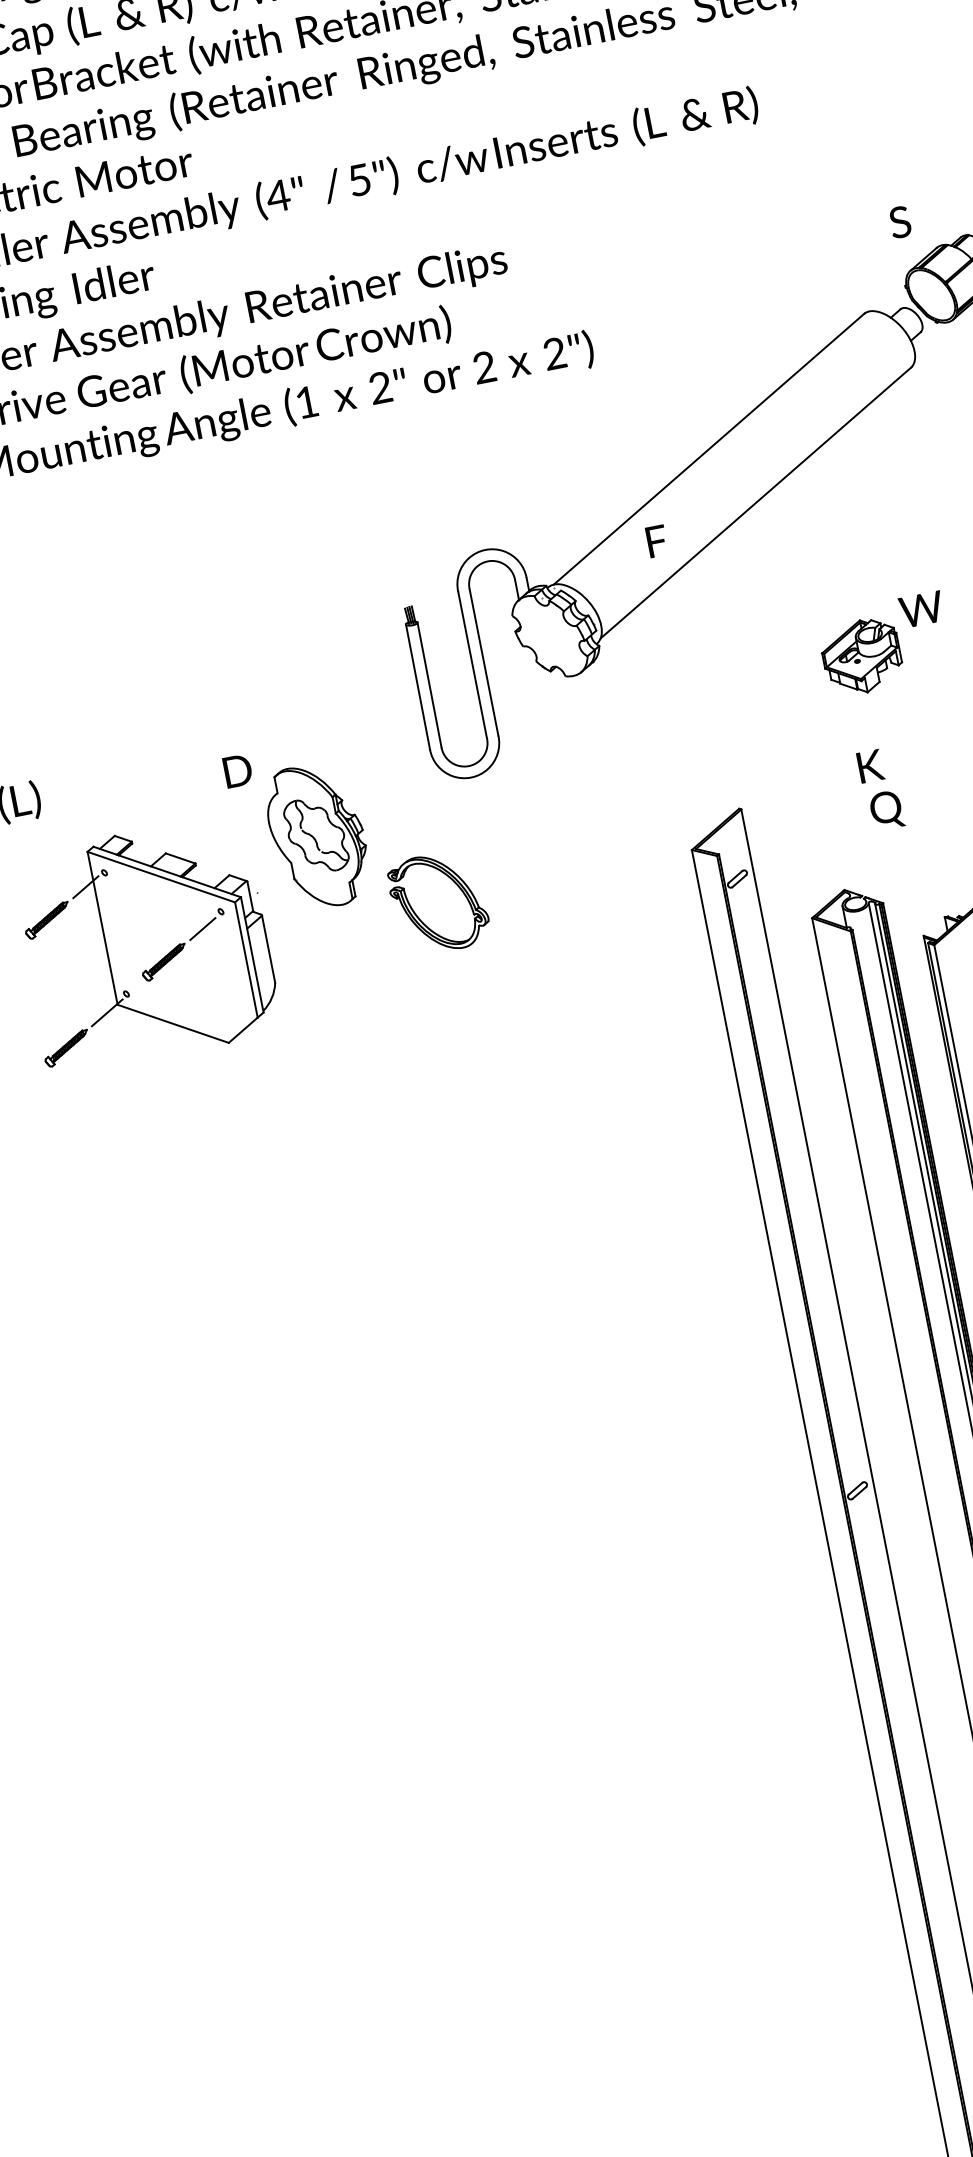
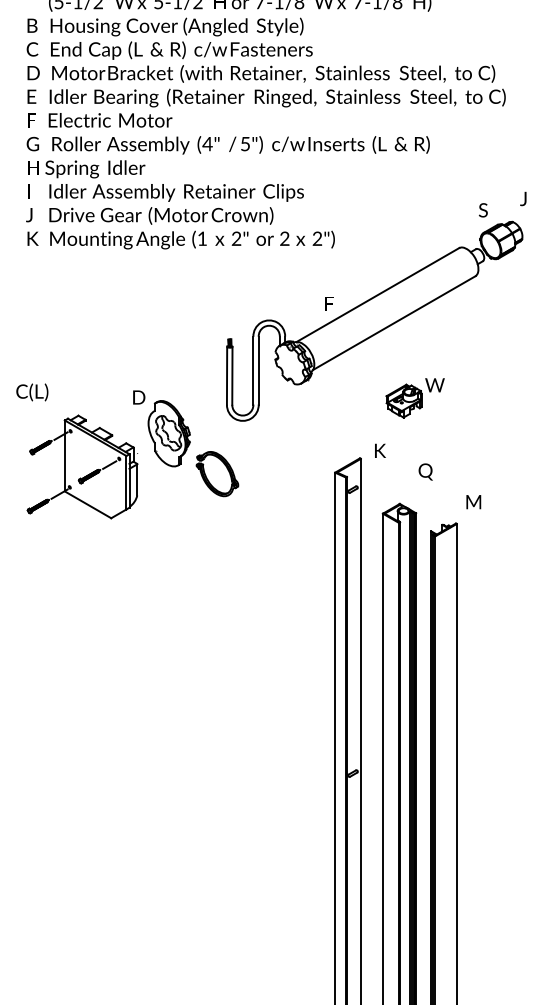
text: (656, 541) -> (329, 303), moved
part: (883, 646) -> (414, 398), moved
text: (870, 765) -> (380, 450), moved

